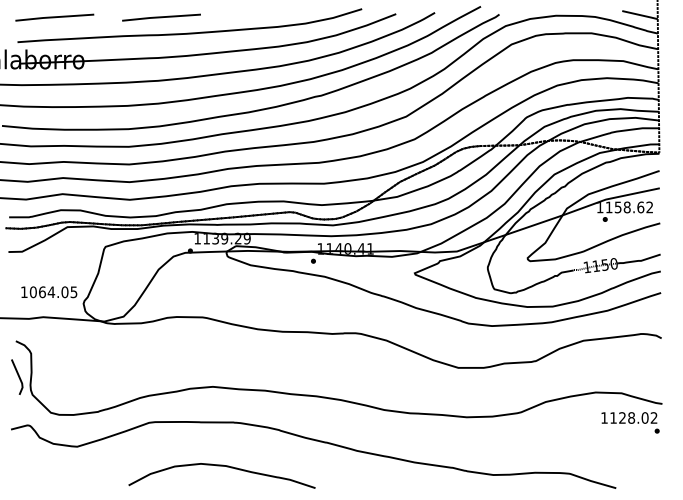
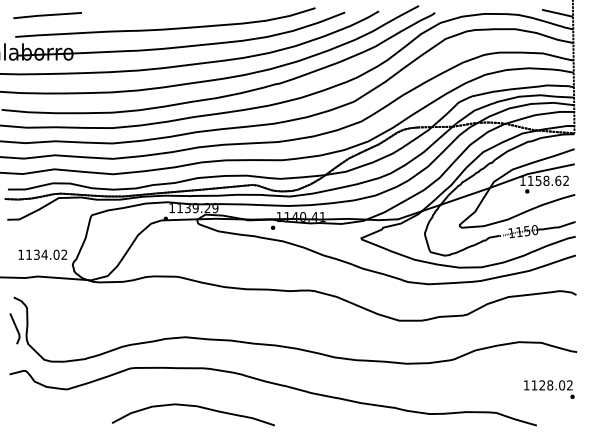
line: (161, 17) -> (140, 15), removed
text: (53, 291) -> (46, 254), 1064.05 -> 1134.02
text: (630, 422) -> (549, 389), moved

